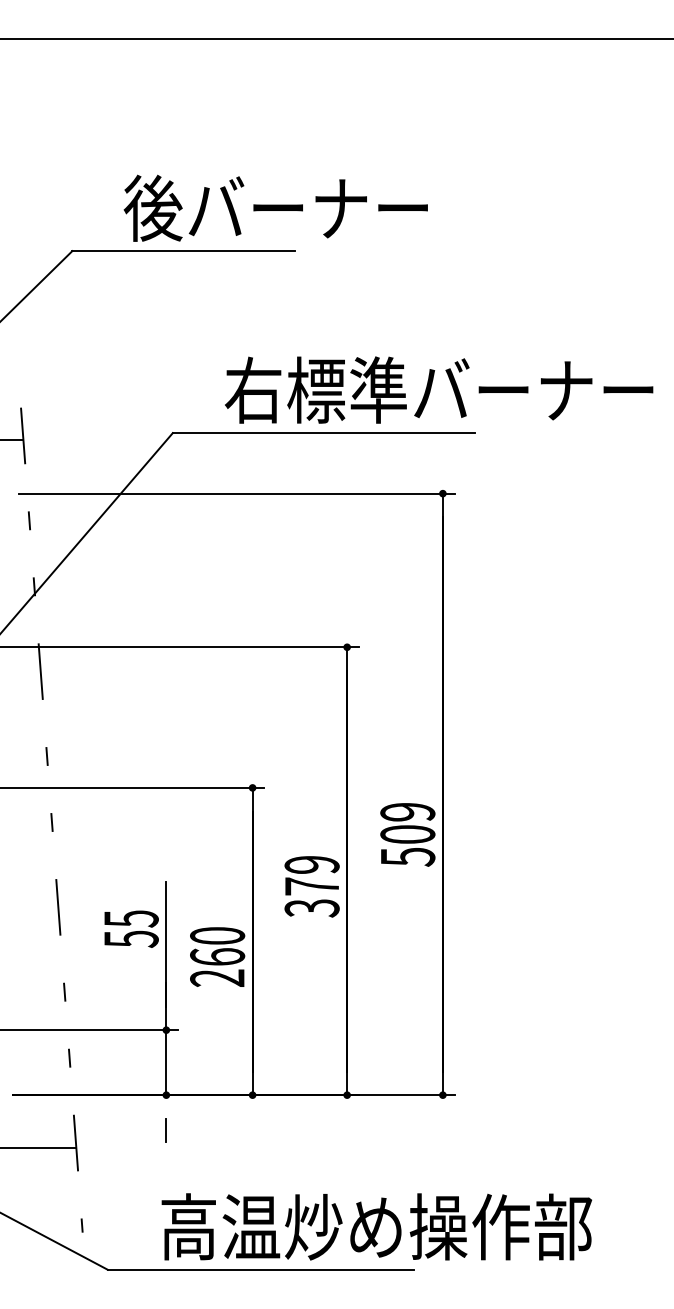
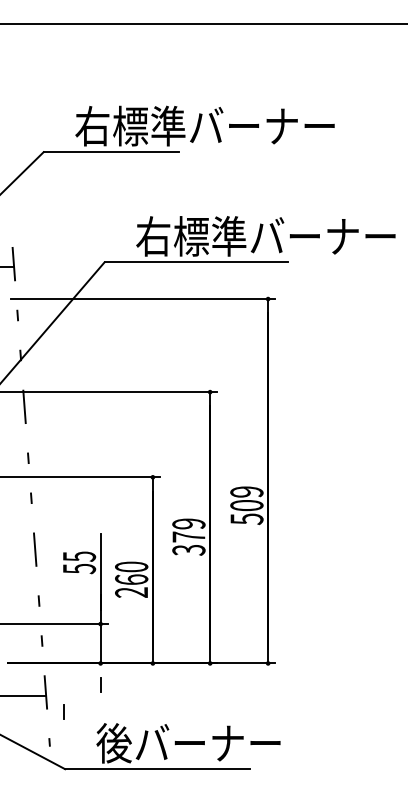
text: (337, 207) -> (204, 125), 後バーナー -> 右標準バーナー
line: (105, 1174) -> (63, 711), added
text: (375, 1225) -> (227, 742), 高温炒め操作部 -> 後バーナー

